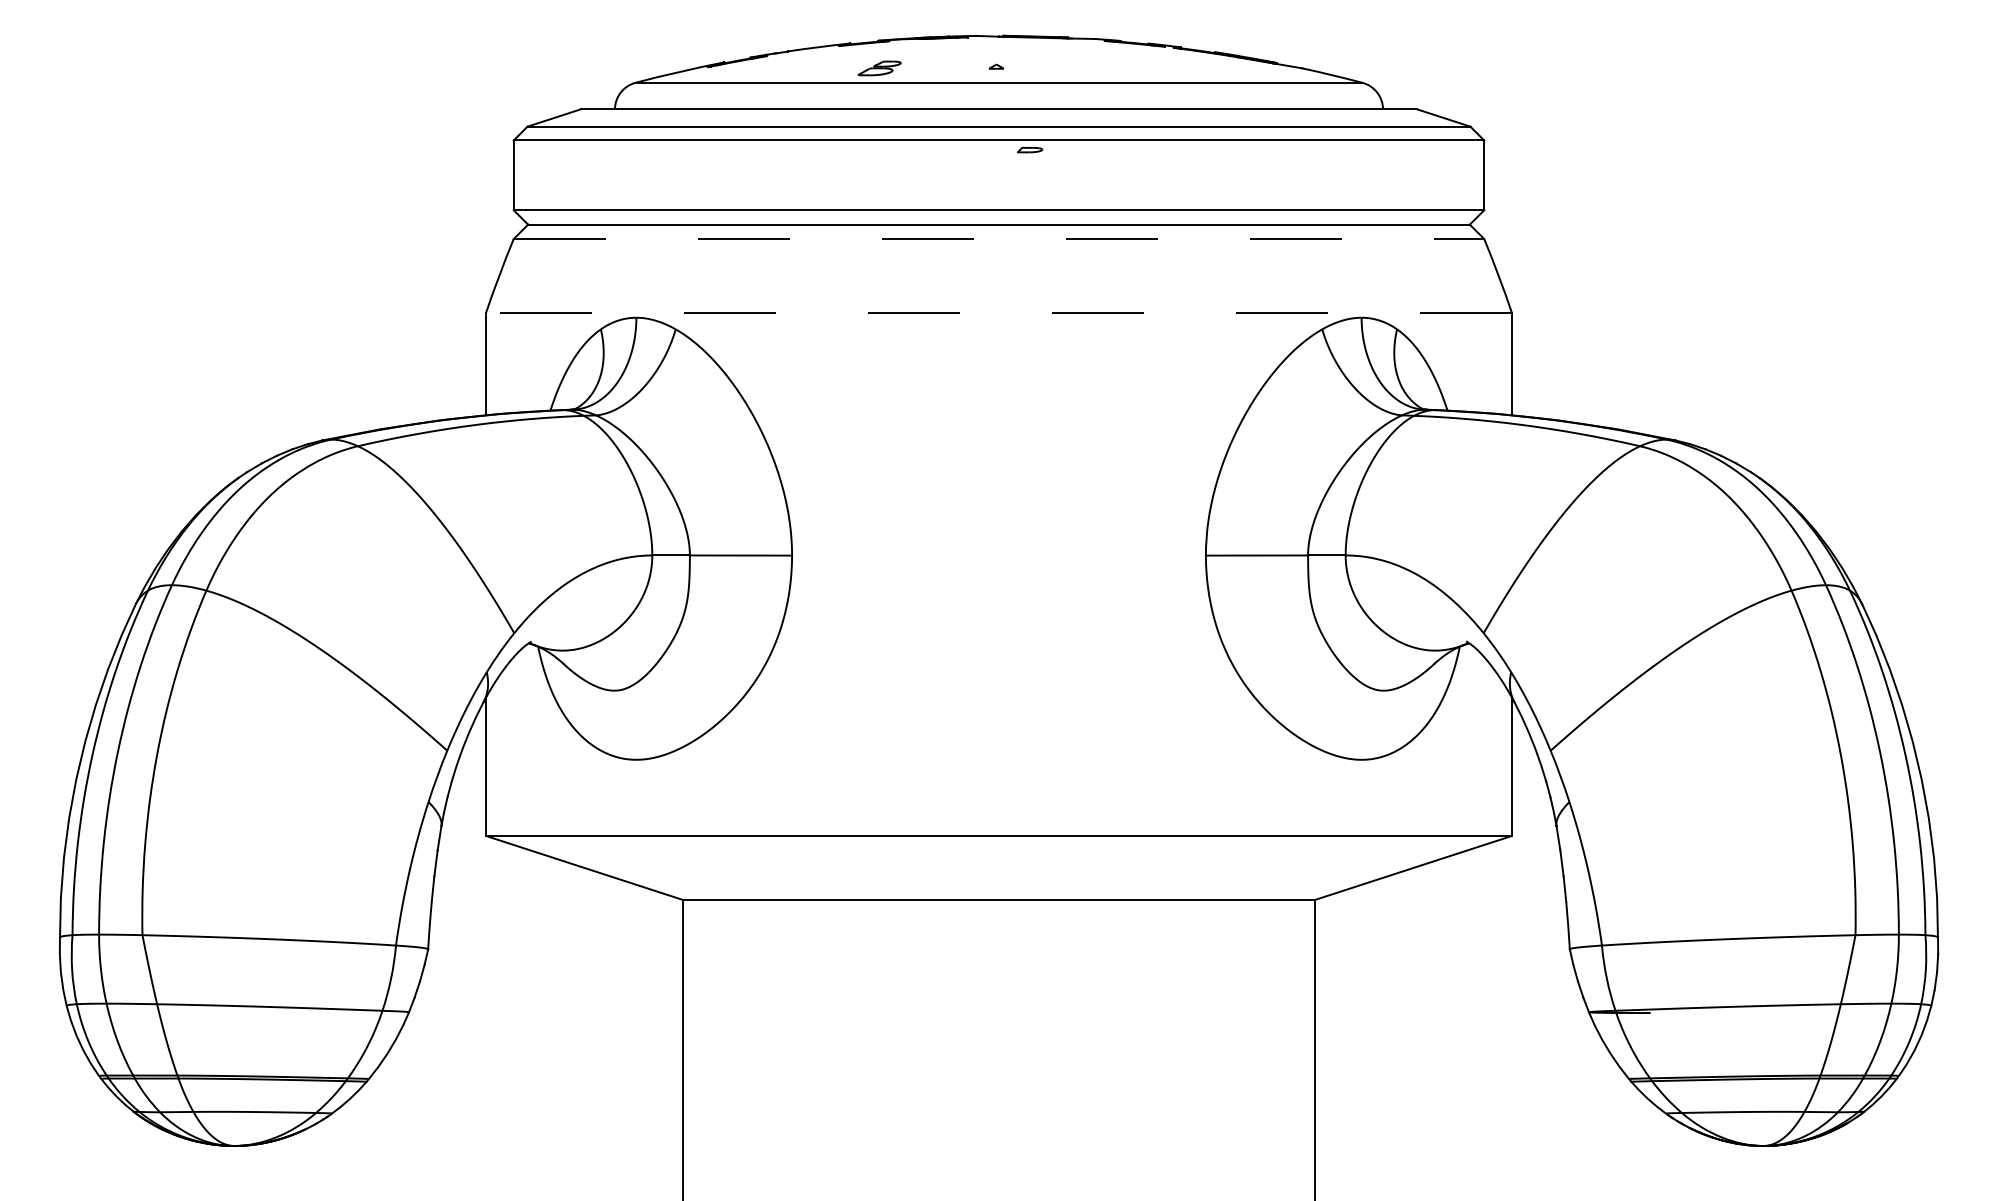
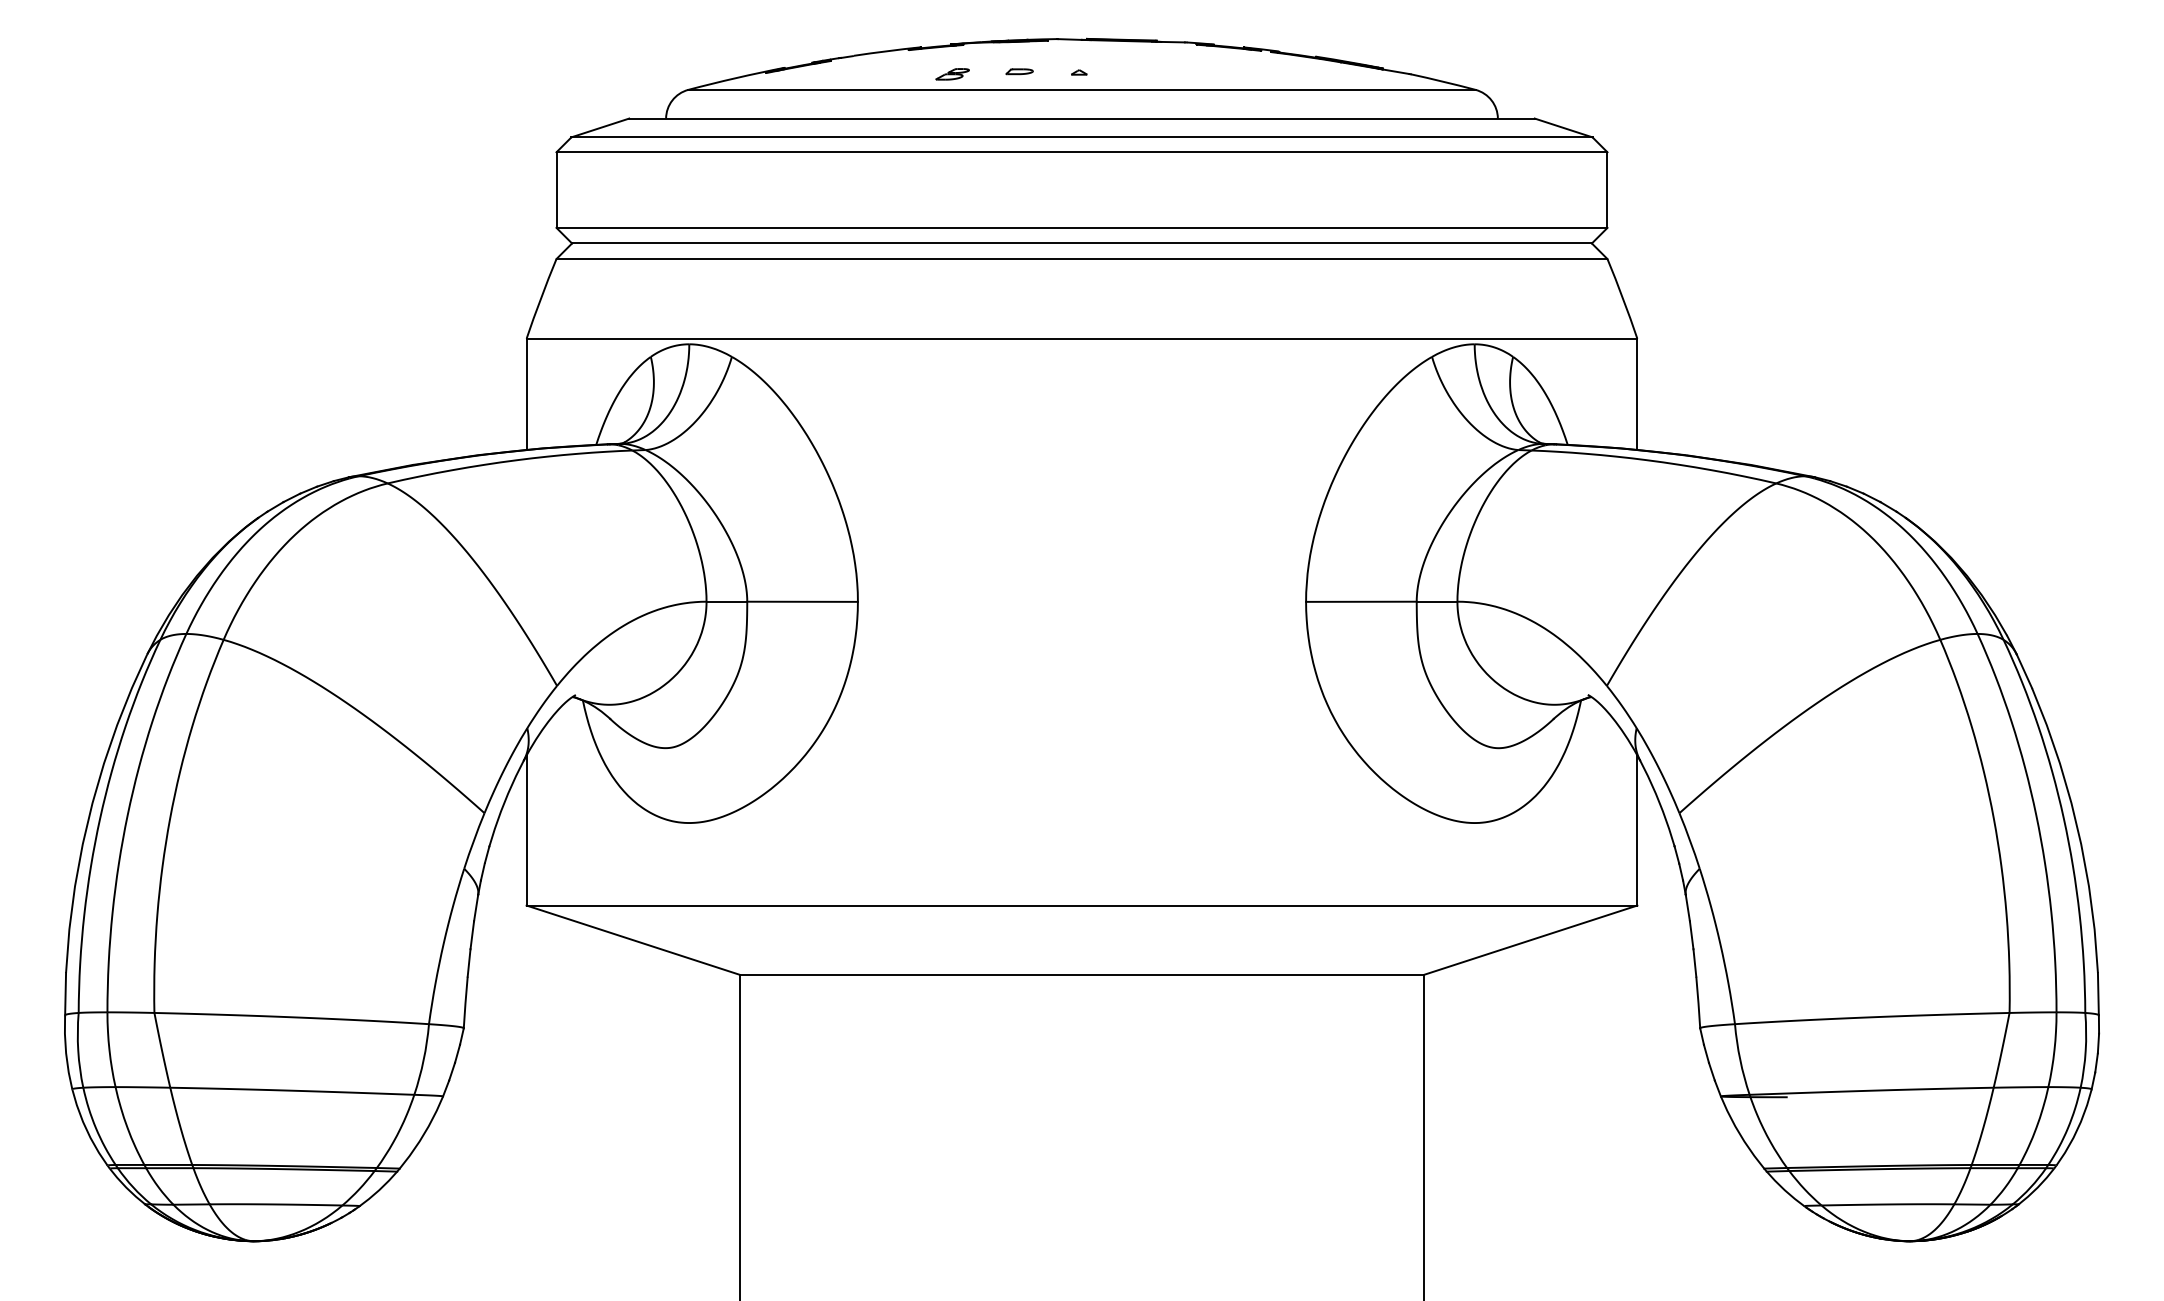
part: (879, 68) -> (952, 74), size x0.71
part: (1029, 149) -> (1019, 71), moved
line: (999, 239) -> (1082, 259), dashed -> solid
line: (998, 312) -> (1081, 338), dashed -> solid

